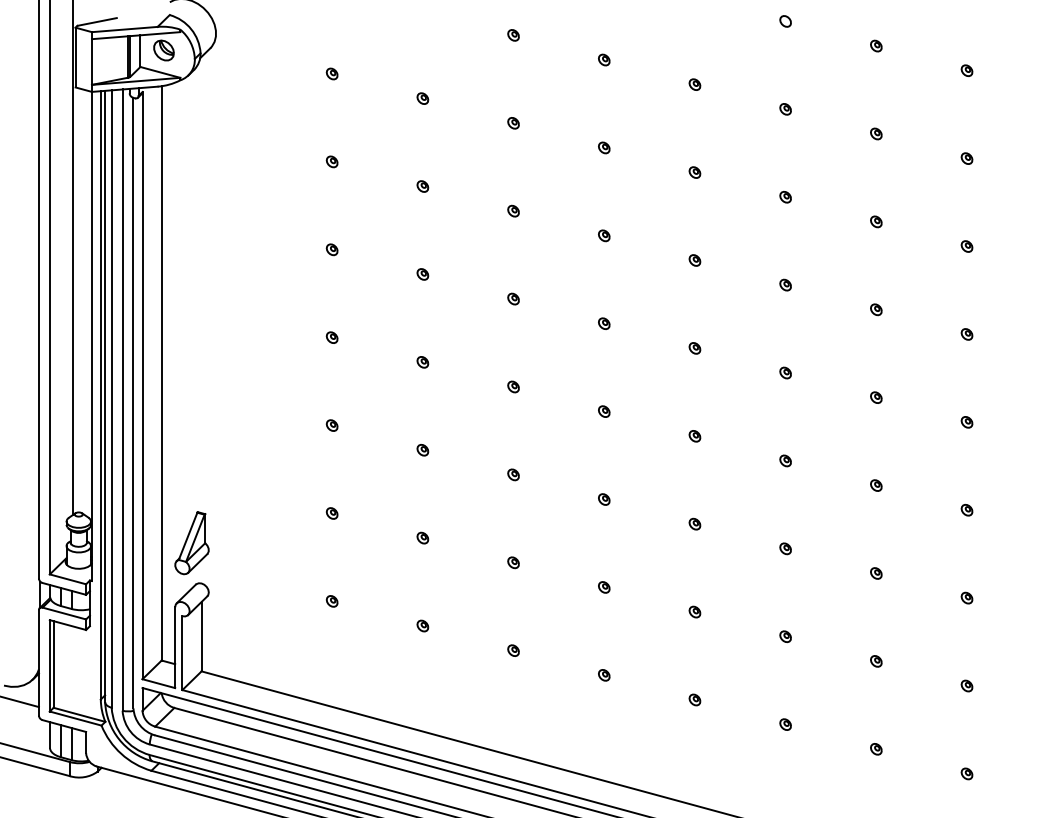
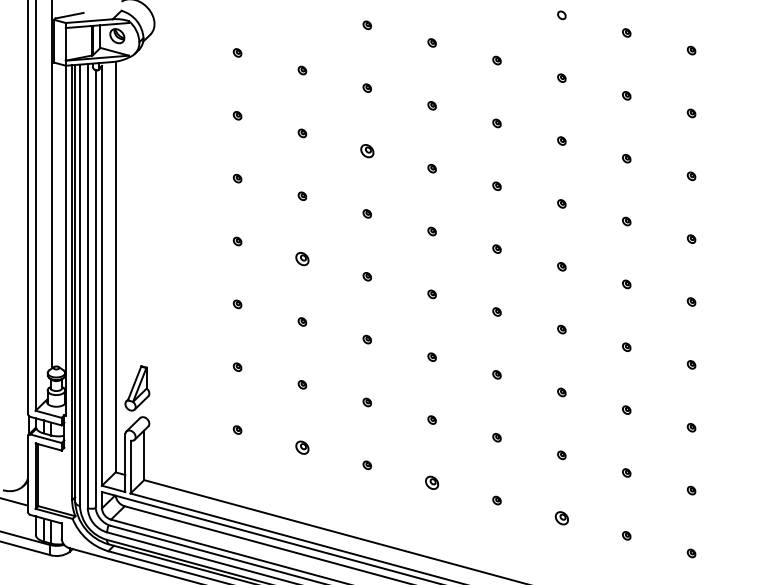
part: (513, 210) -> (367, 150), size x1.6
part: (422, 362) -> (302, 259), size x1.6
part: (422, 625) -> (302, 447), size x1.6
part: (604, 675) -> (432, 483), size x1.6
part: (785, 724) -> (561, 518), size x1.6

